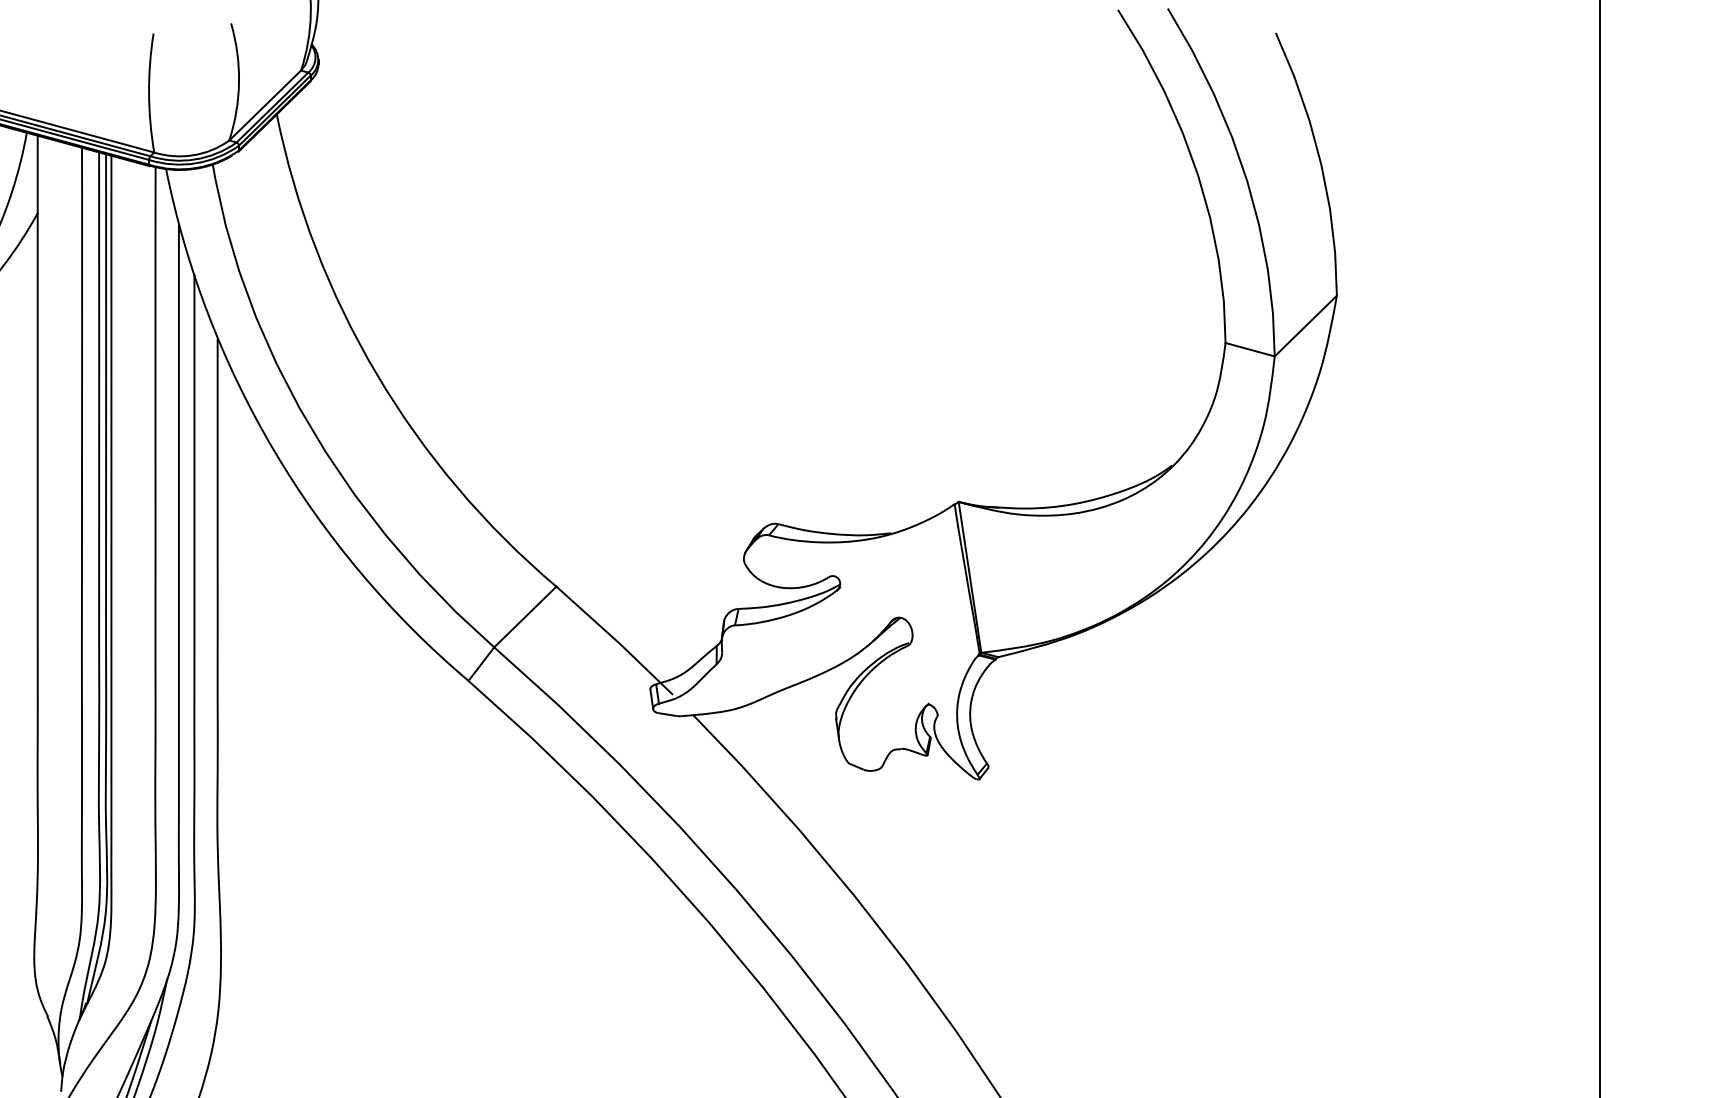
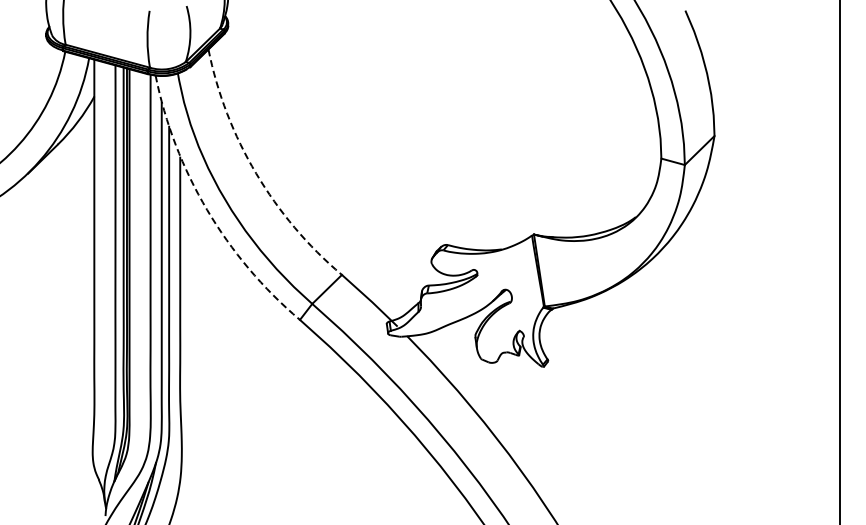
arc: (377, 374) -> (256, 173), solid -> dashed
arc: (274, 449) -> (207, 209), solid -> dashed

